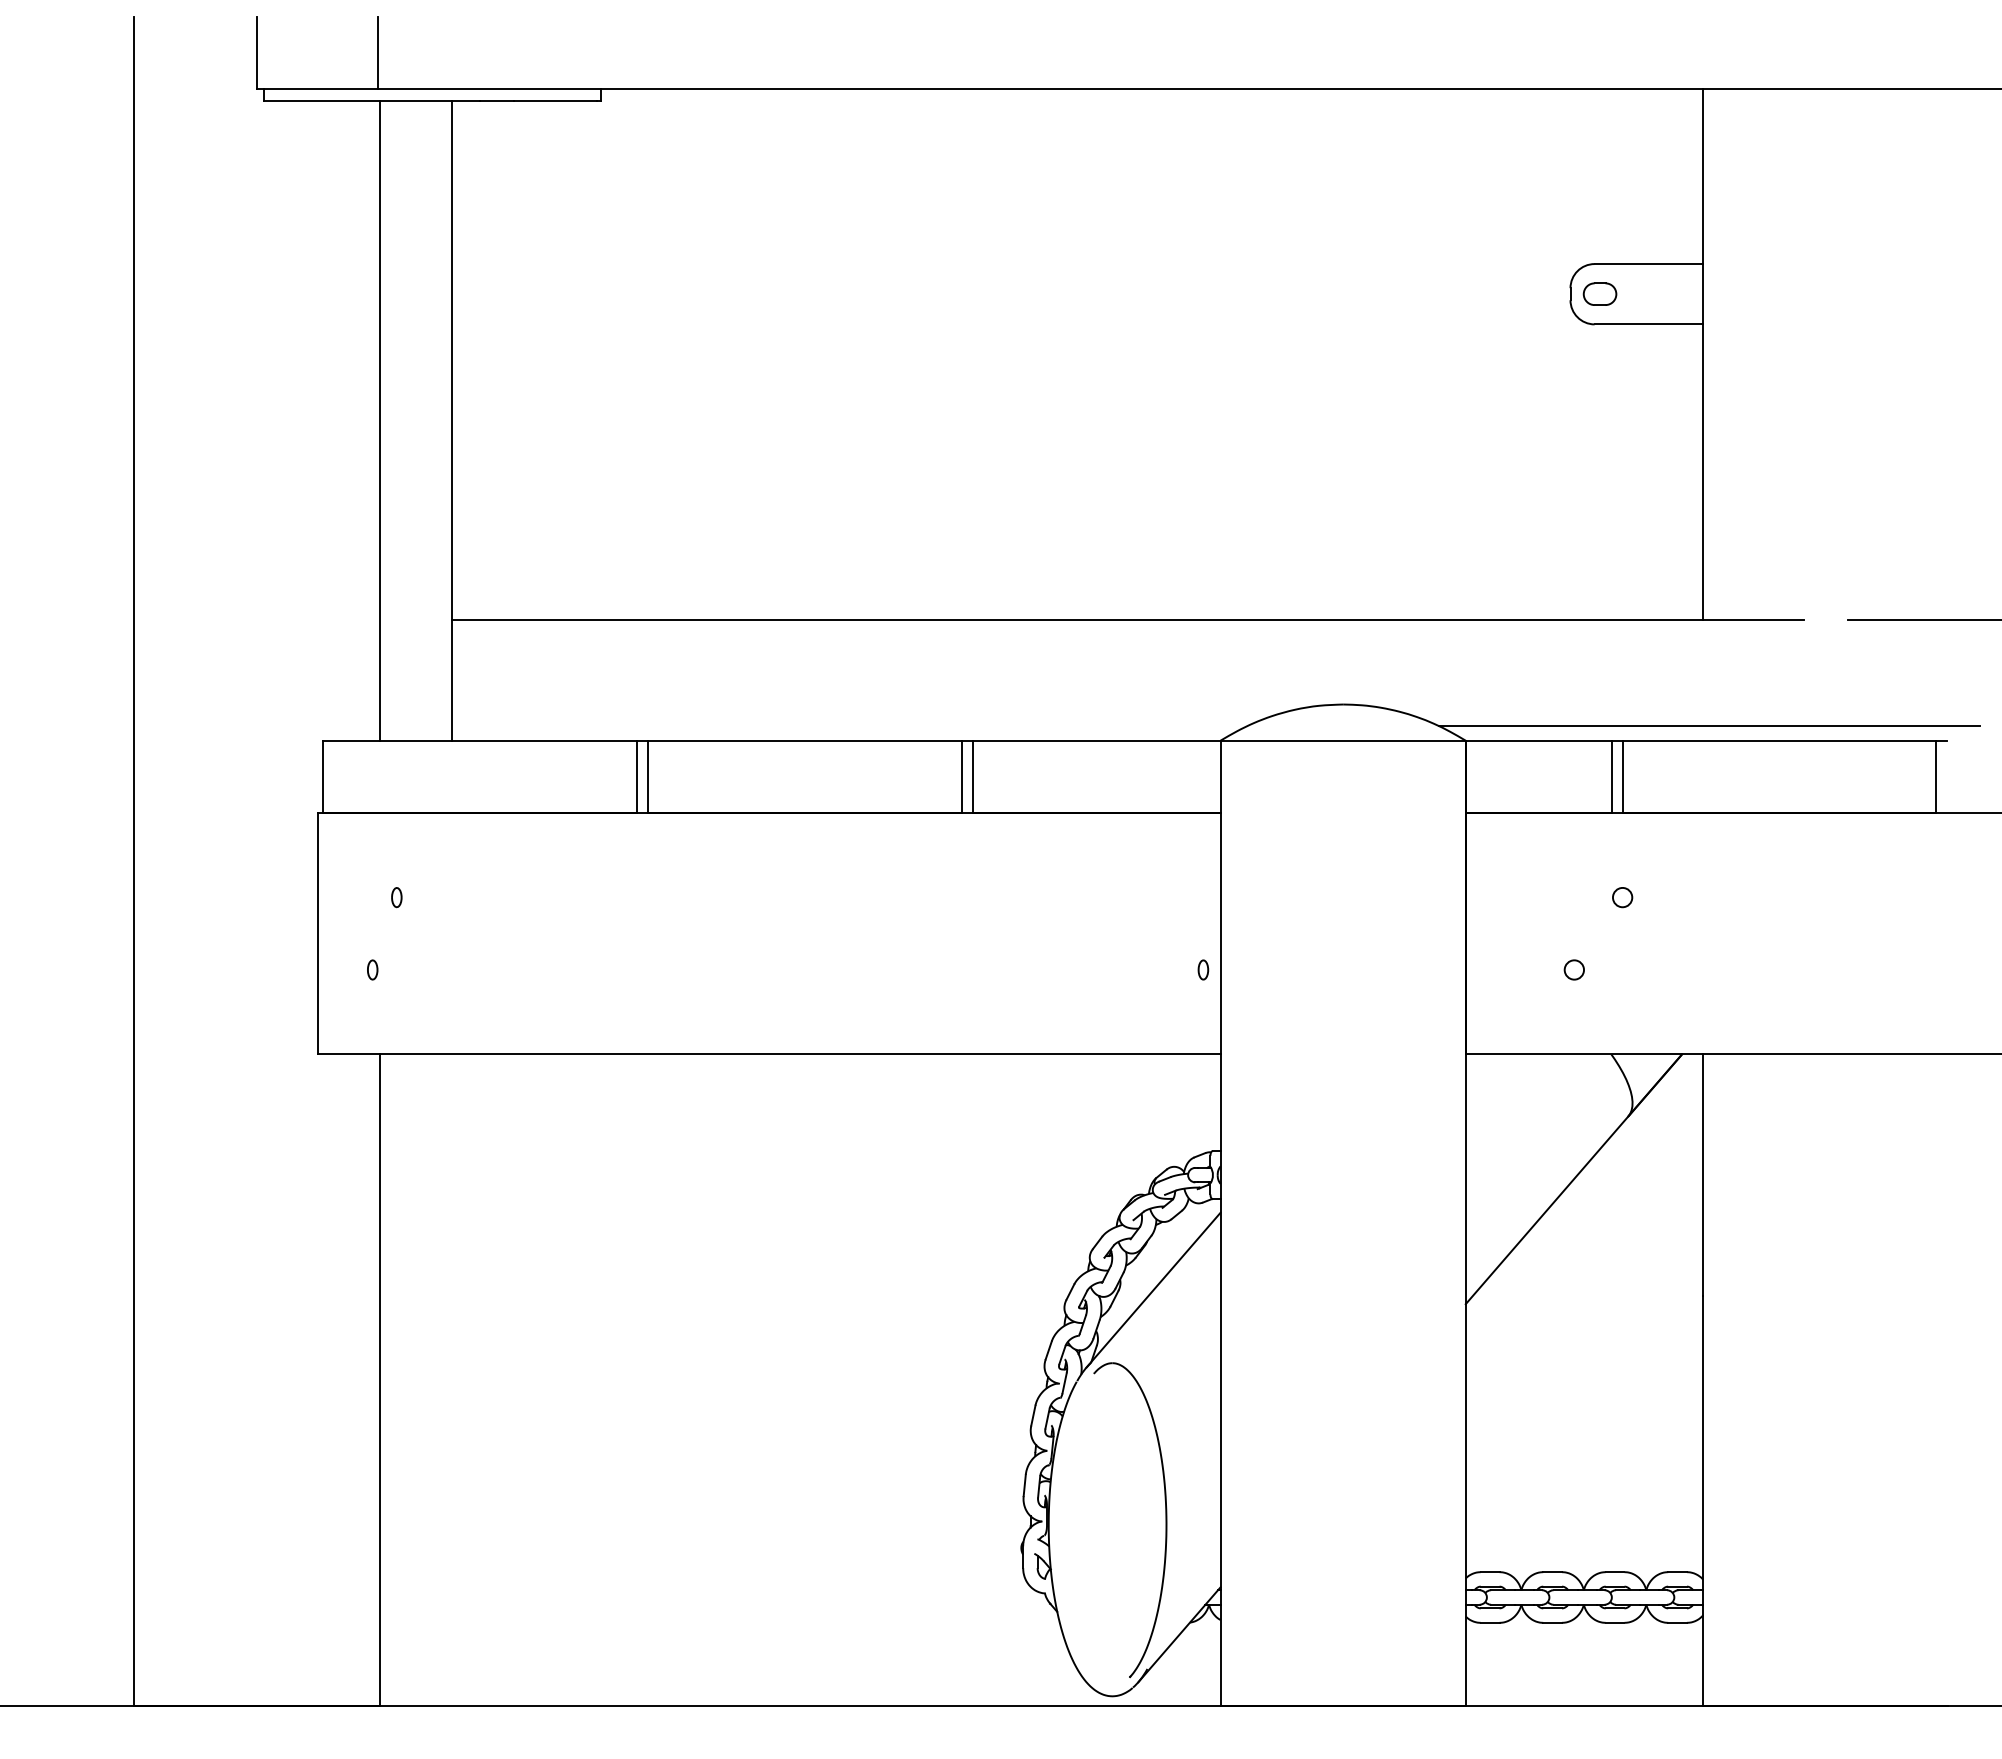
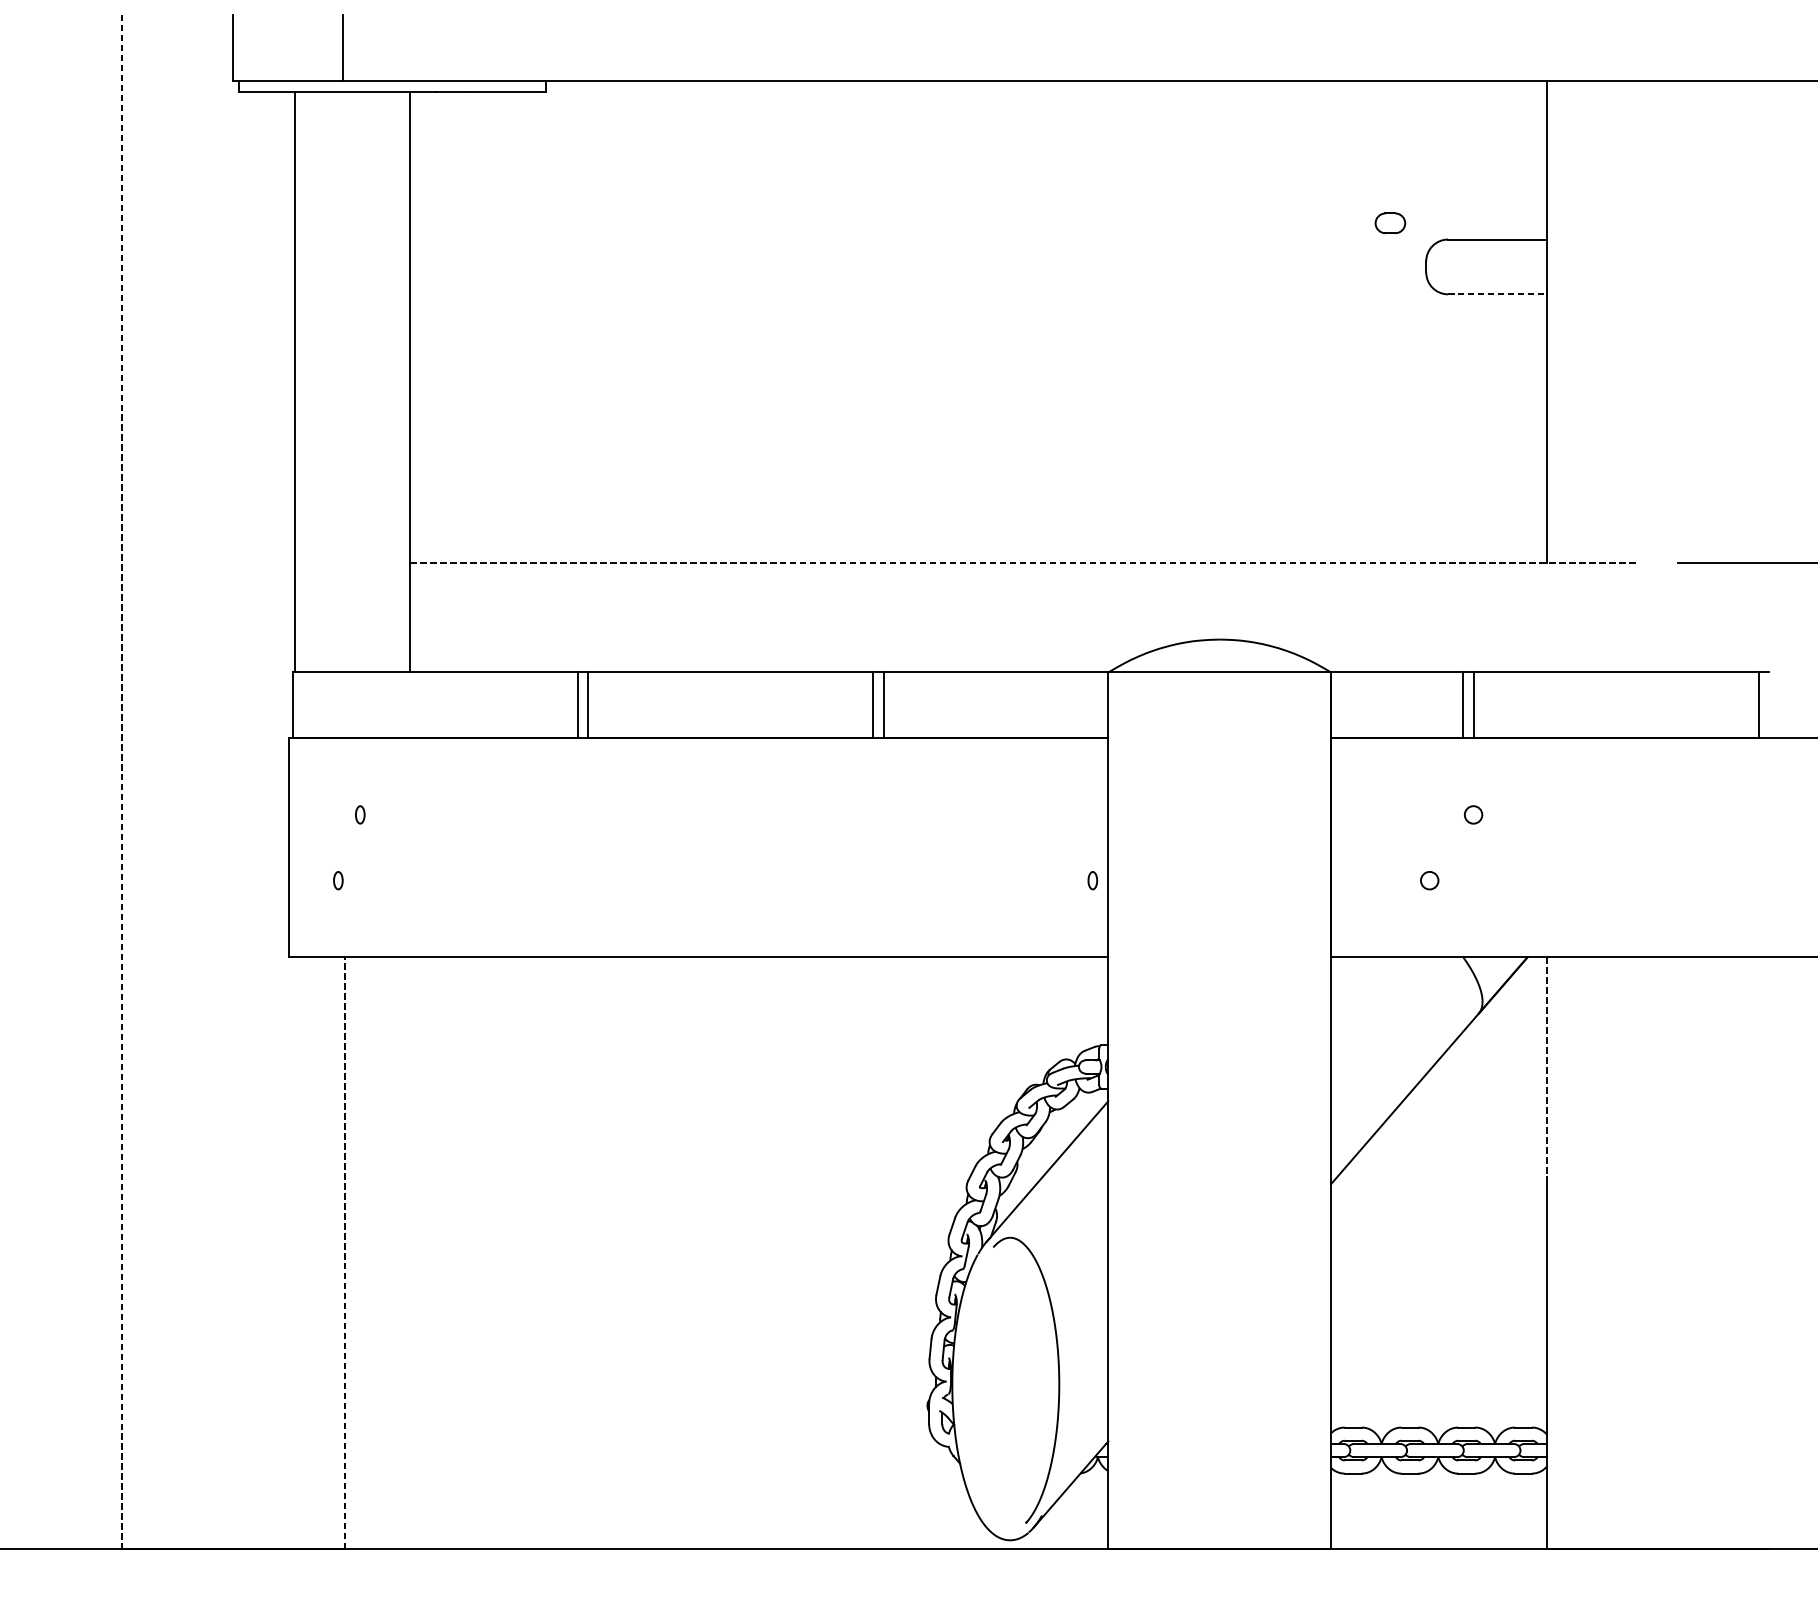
part: (1599, 293) -> (1389, 222), moved
line: (1649, 324) -> (1497, 294), solid -> dashed
line: (379, 420) -> (294, 381), moved
line: (1128, 620) -> (1024, 563), solid -> dashed
line: (1709, 726) -> (1552, 659), removed
line: (134, 861) -> (122, 782), solid -> dashed
line: (1703, 1175) -> (1547, 1067), solid -> dashed
line: (379, 1380) -> (344, 1253), solid -> dashed

